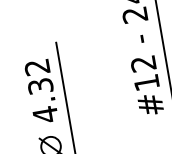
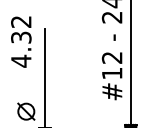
text: (41, 90) -> (21, 41), moved

